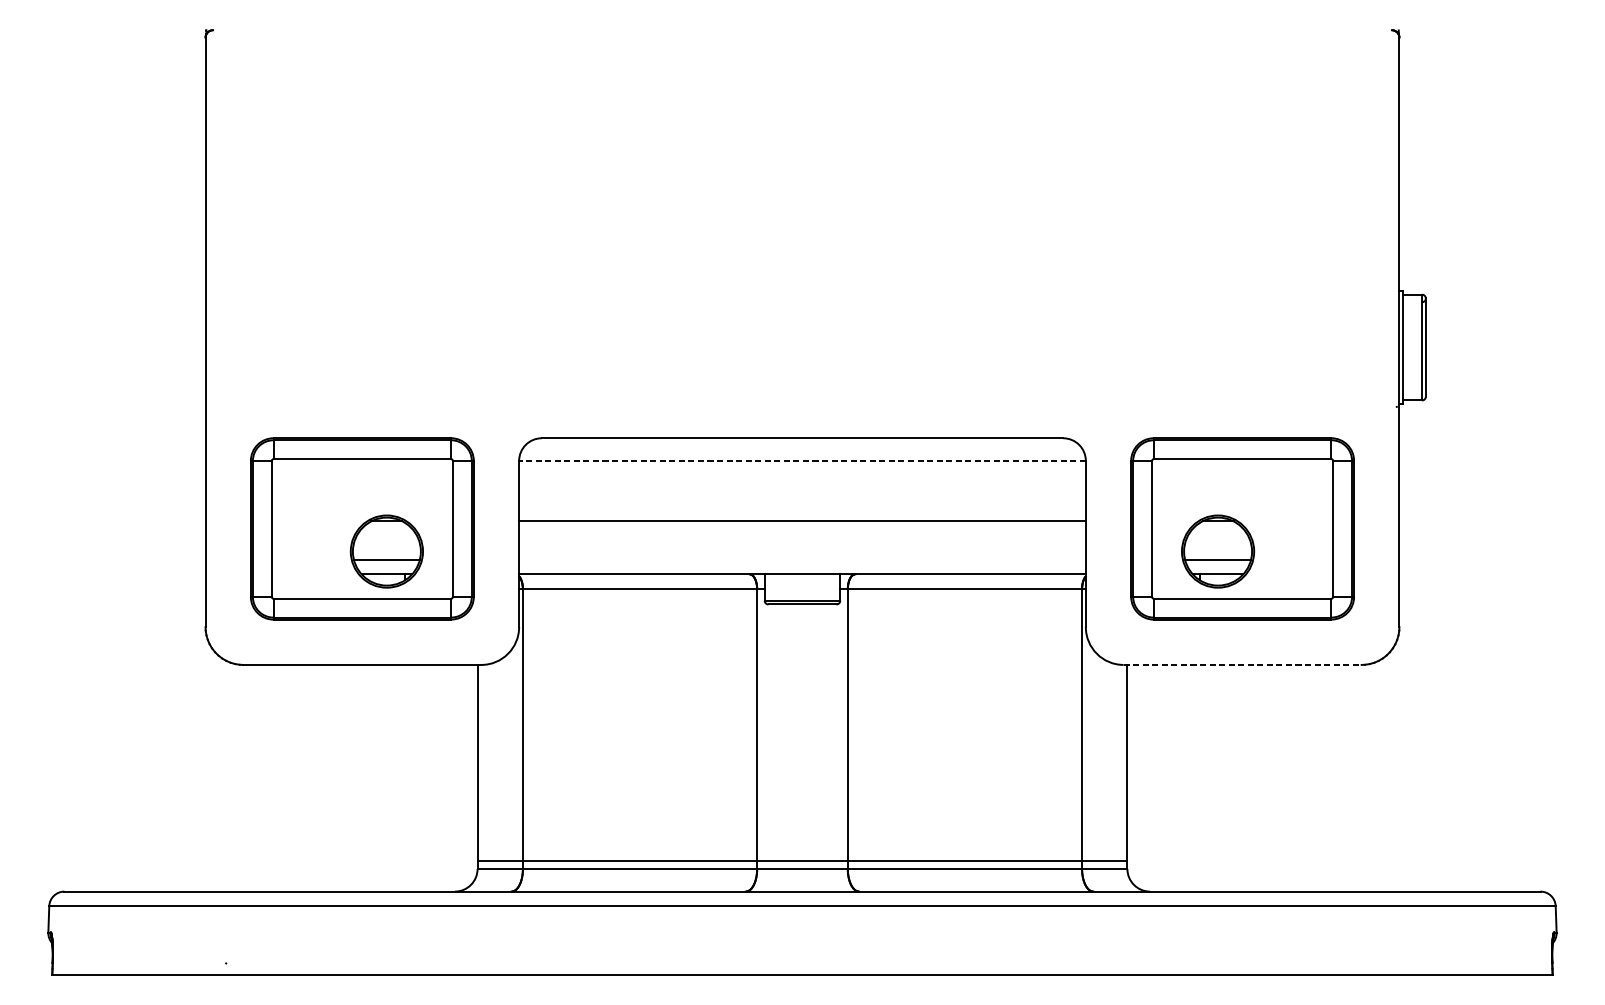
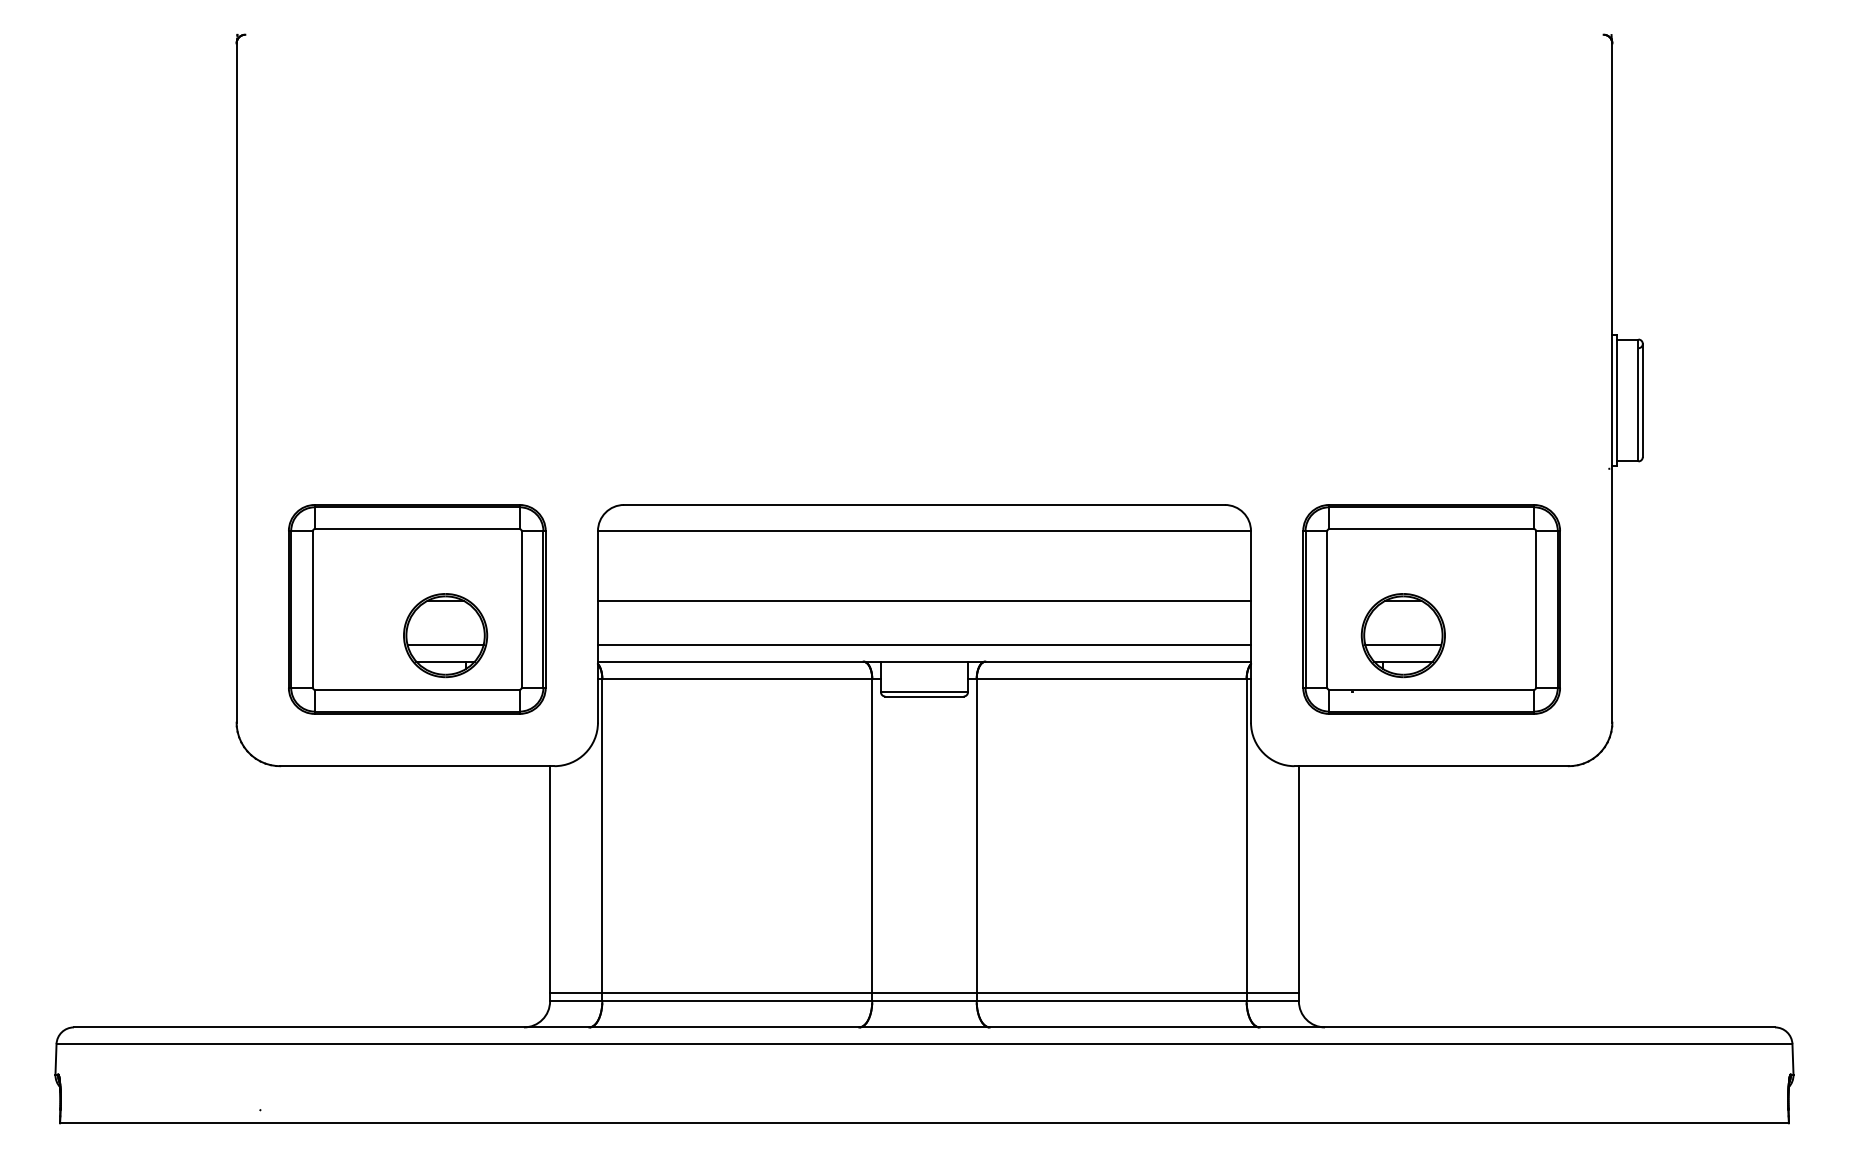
line: (802, 461) -> (924, 531), dashed -> solid
line: (802, 559) -> (924, 644), added
line: (1243, 665) -> (1432, 766), dashed -> solid

